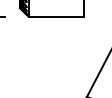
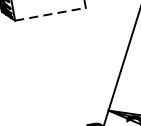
line: (56, 16) -> (50, 14), solid -> dashed

